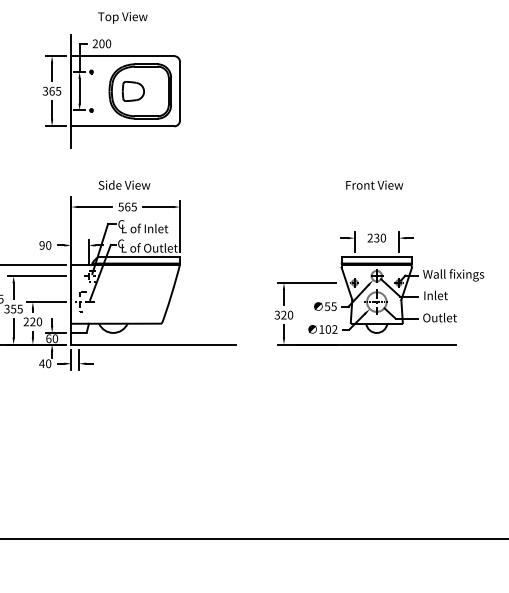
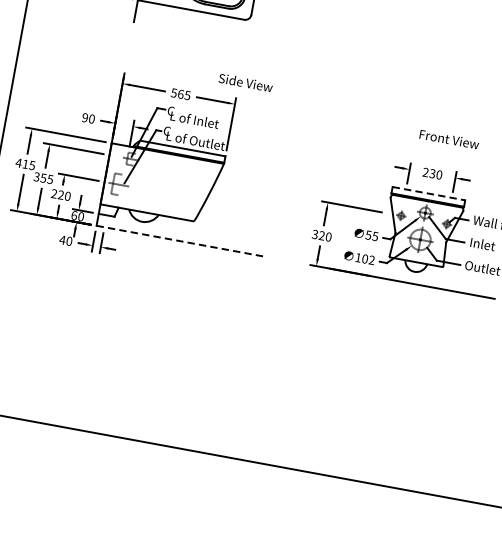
text: (124, 184) -> (245, 82), moved
text: (374, 184) -> (449, 138), moved
line: (377, 257) -> (429, 193), solid -> dashed
line: (154, 344) -> (182, 241), solid -> dashed

